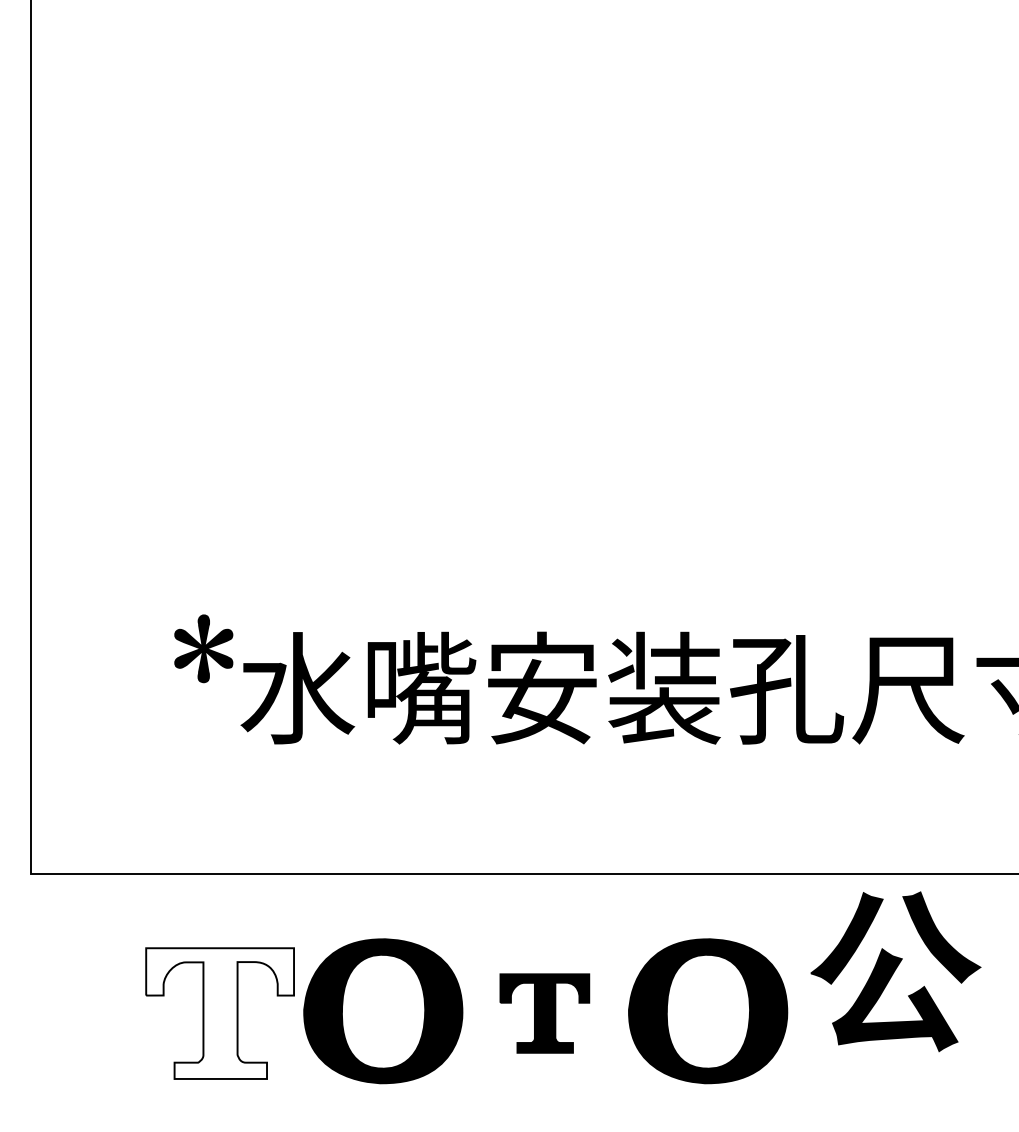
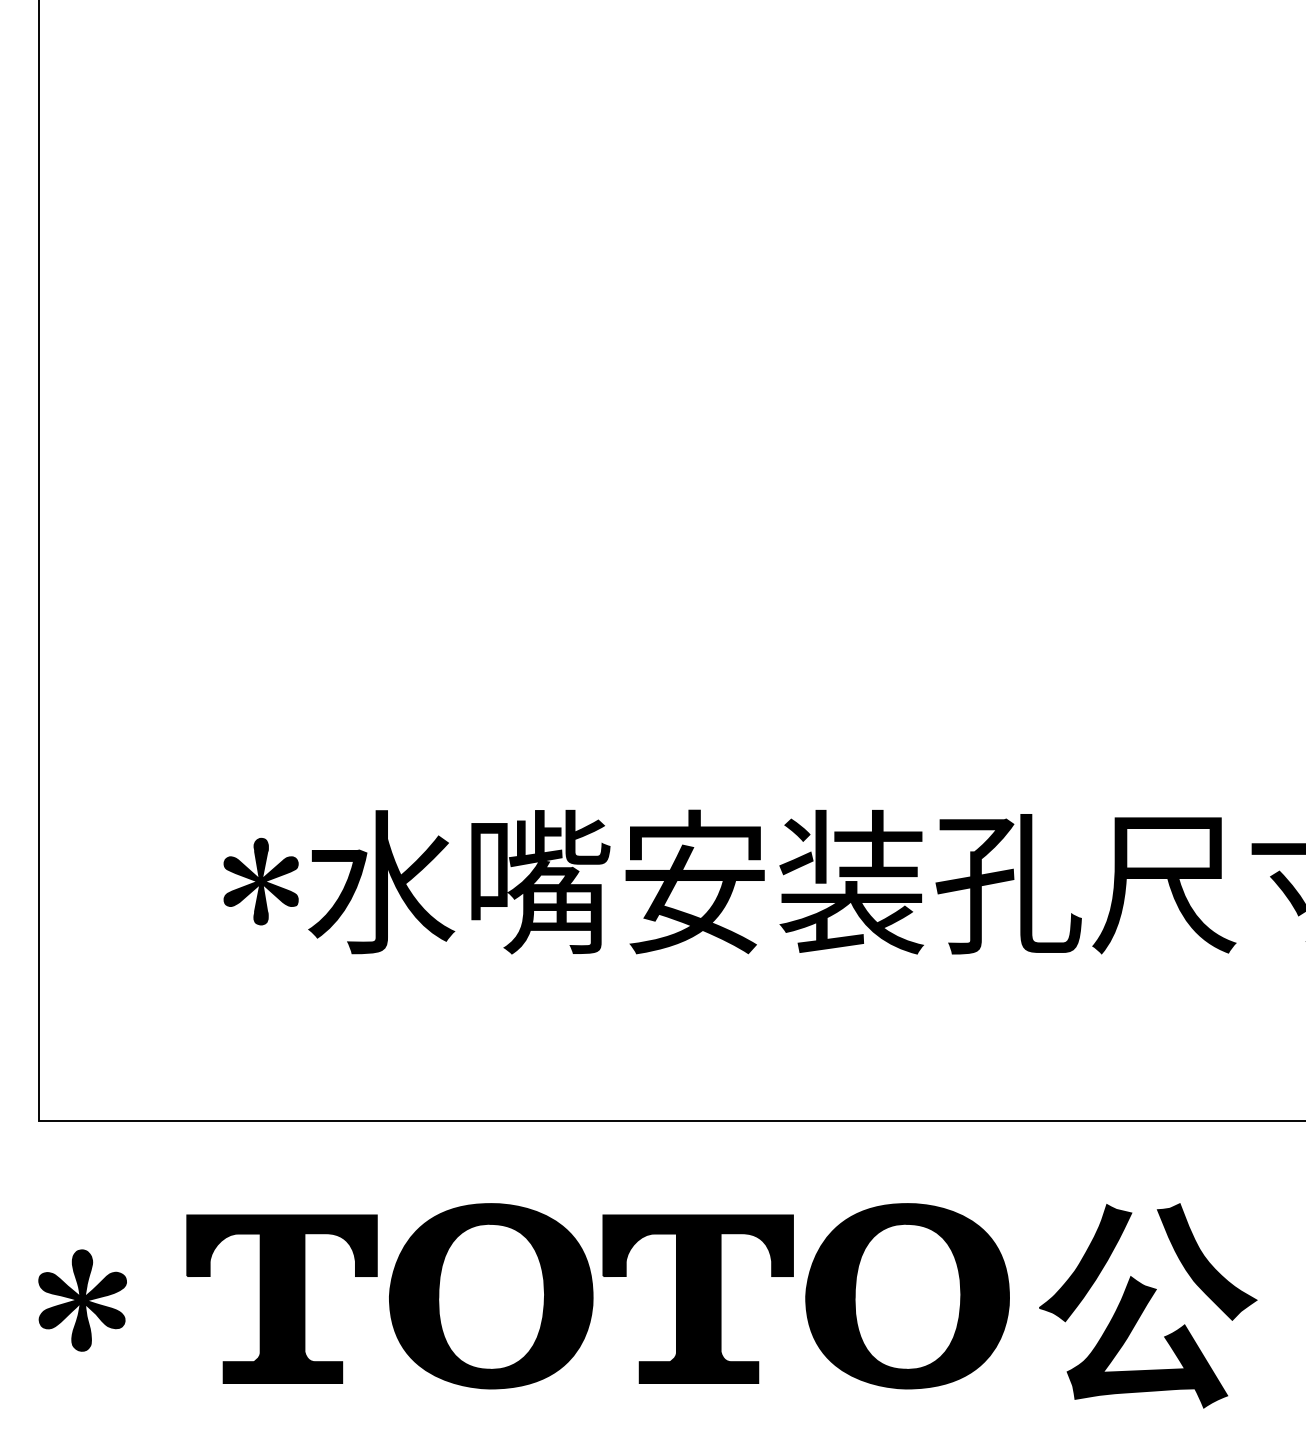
part: (203, 648) -> (260, 881), moved
part: (895, 971) -> (1147, 1305), moved
fill: (220, 1013) -> (282, 1299), added
part: (544, 1013) -> (697, 1299), size x1.67
part: (64, 1014) -> (82, 1300), added

